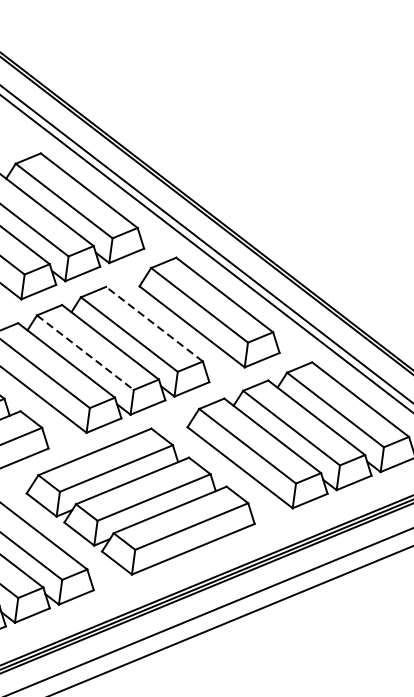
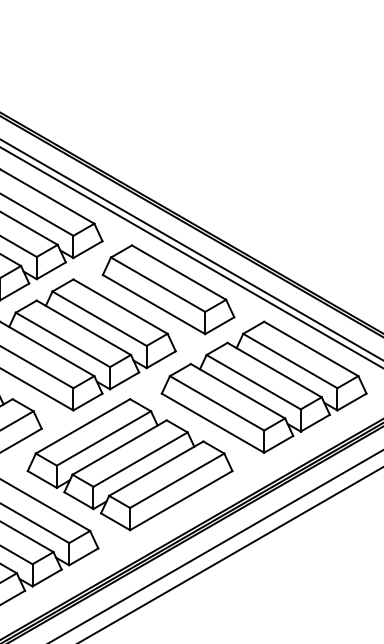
line: (154, 324) -> (120, 306), dashed -> solid
line: (85, 353) -> (63, 340), dashed -> solid

